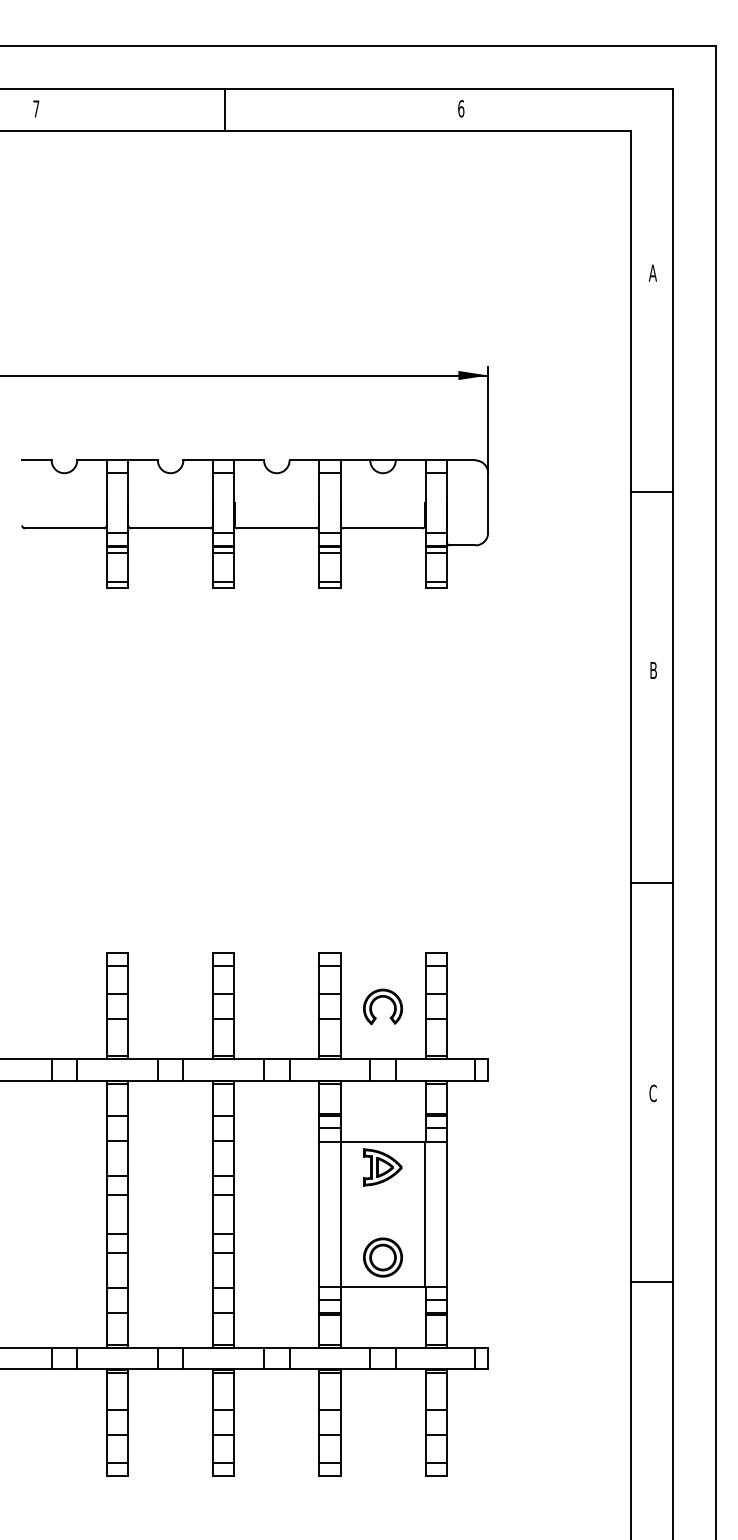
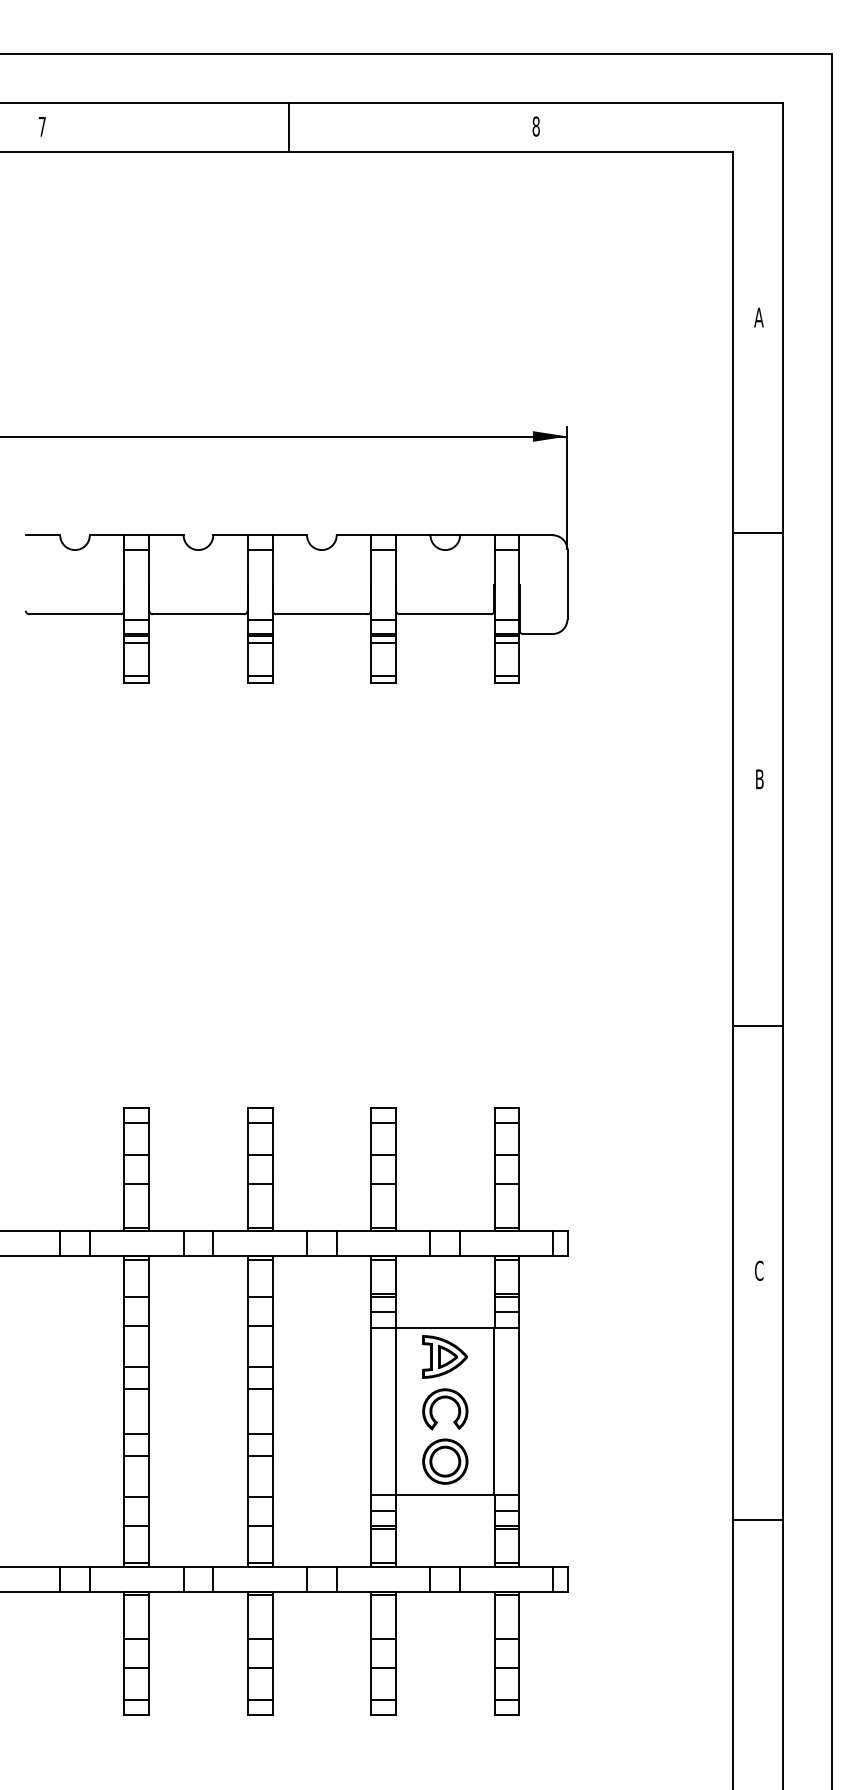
text: (460, 108) -> (535, 126), 6 -> 8
line: (225, 109) -> (289, 127), moved
line: (651, 491) -> (757, 532), moved
part: (379, 998) -> (441, 1399), moved
line: (651, 1282) -> (757, 1520), moved

